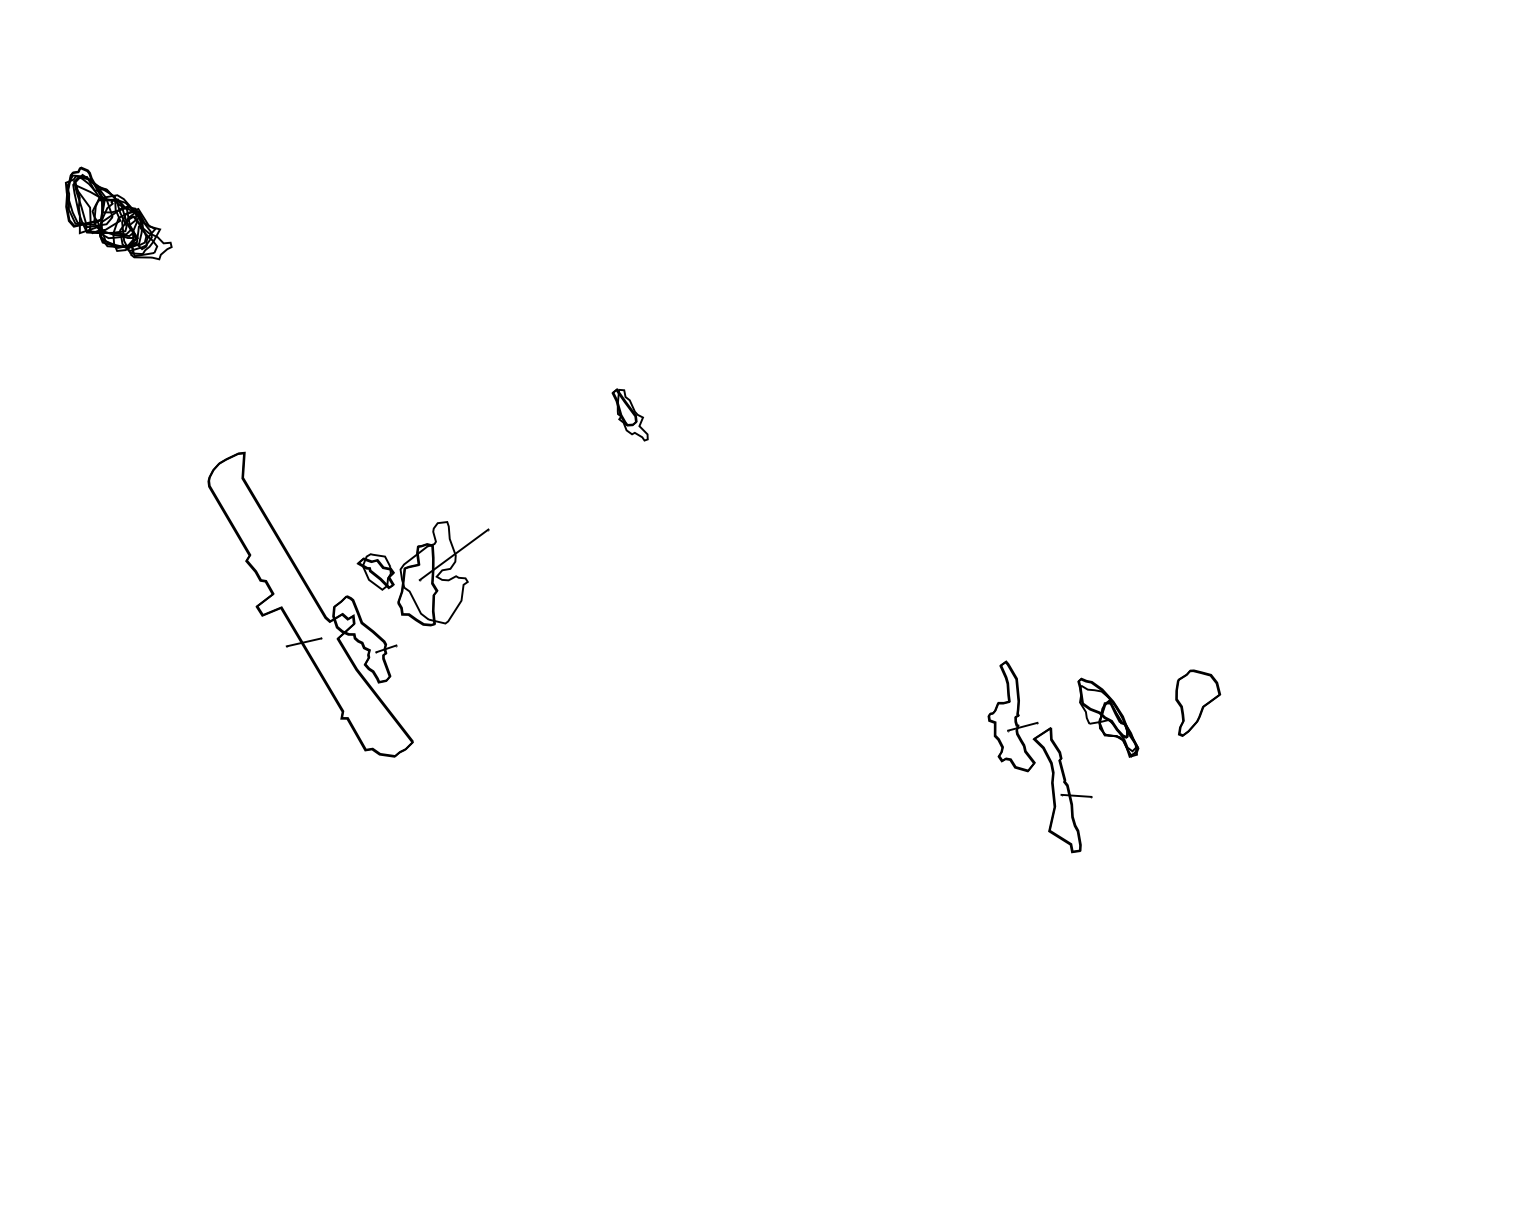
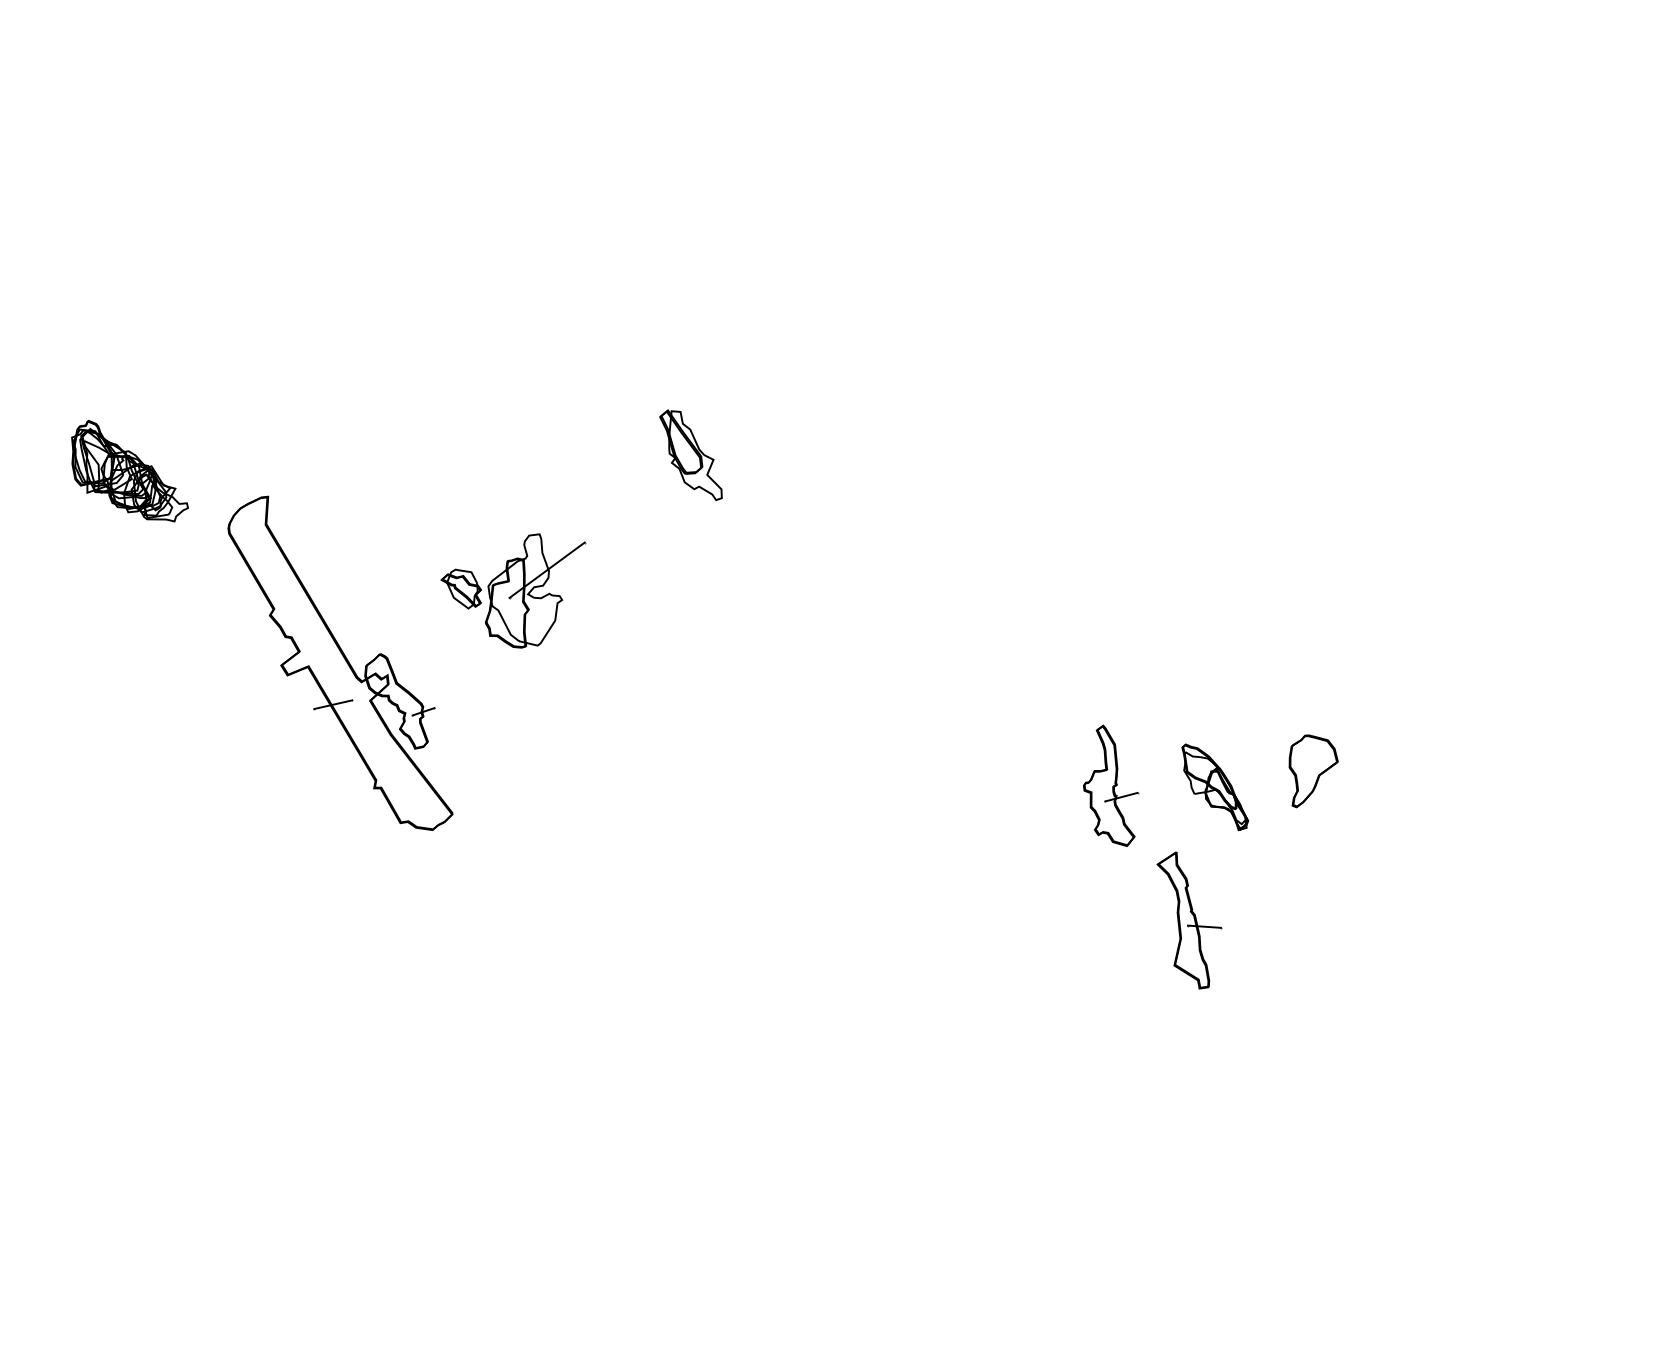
part: (118, 213) -> (129, 471), moved
part: (629, 414) -> (690, 454), size x1.6
part: (422, 573) -> (512, 590), moved
part: (1062, 790) -> (1189, 920), moved

